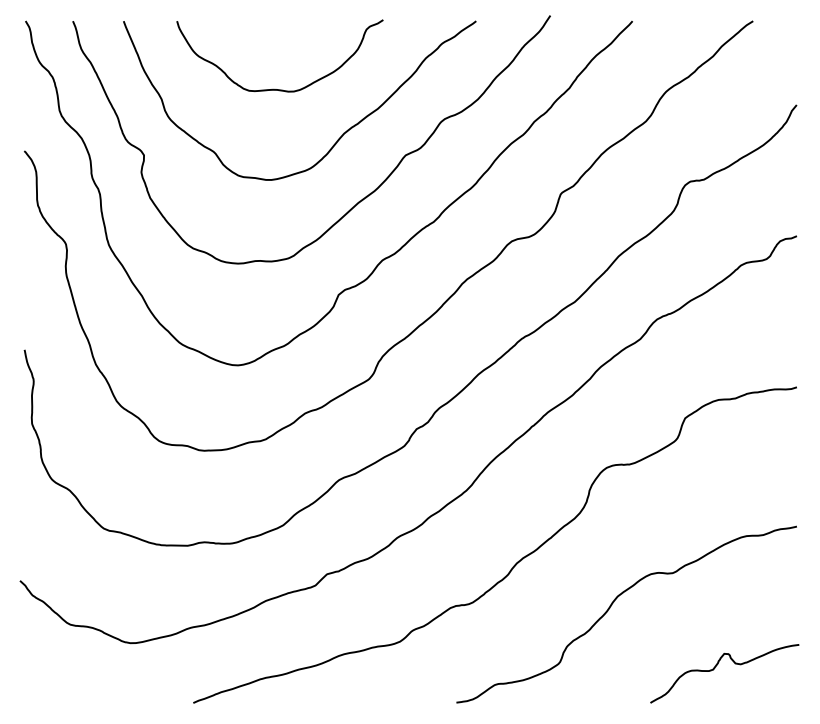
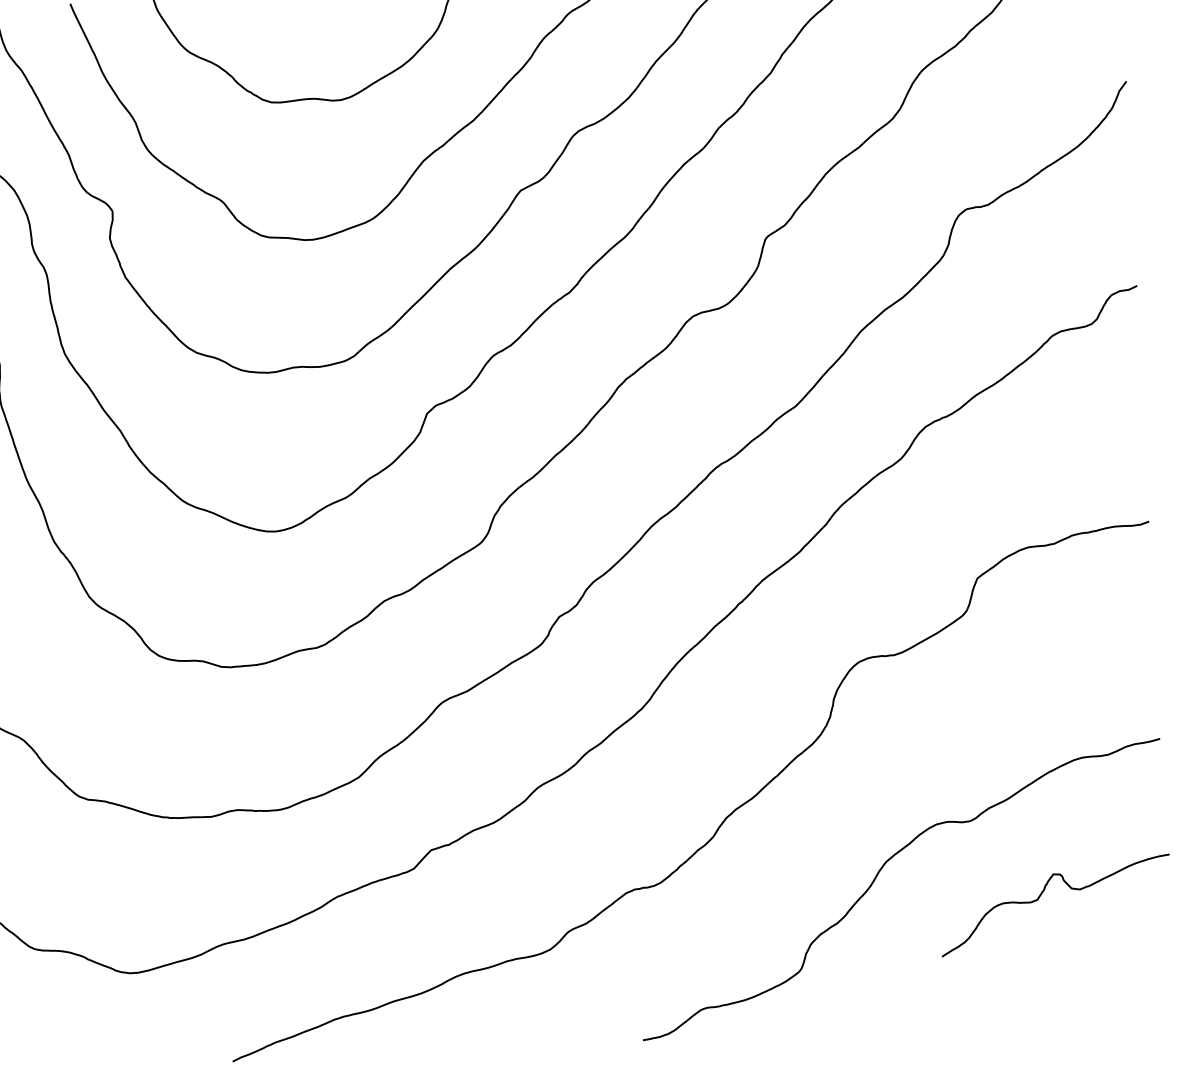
curve: (715, 668) -> (1040, 897), moved

